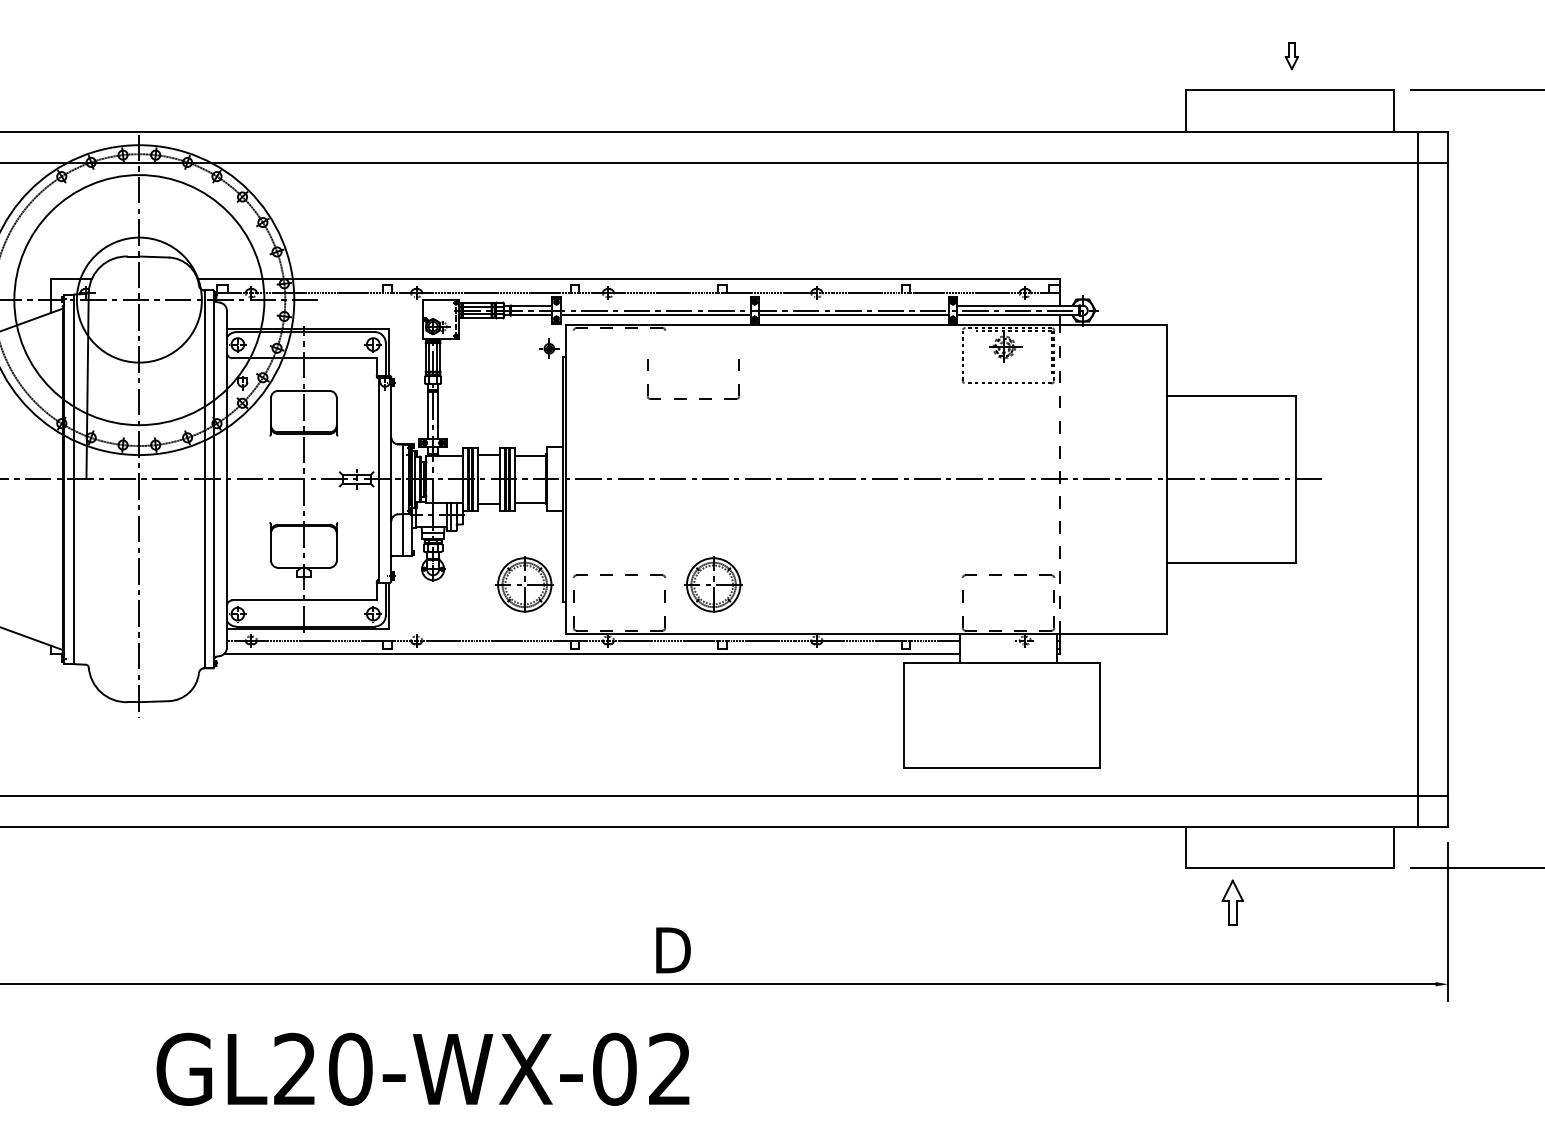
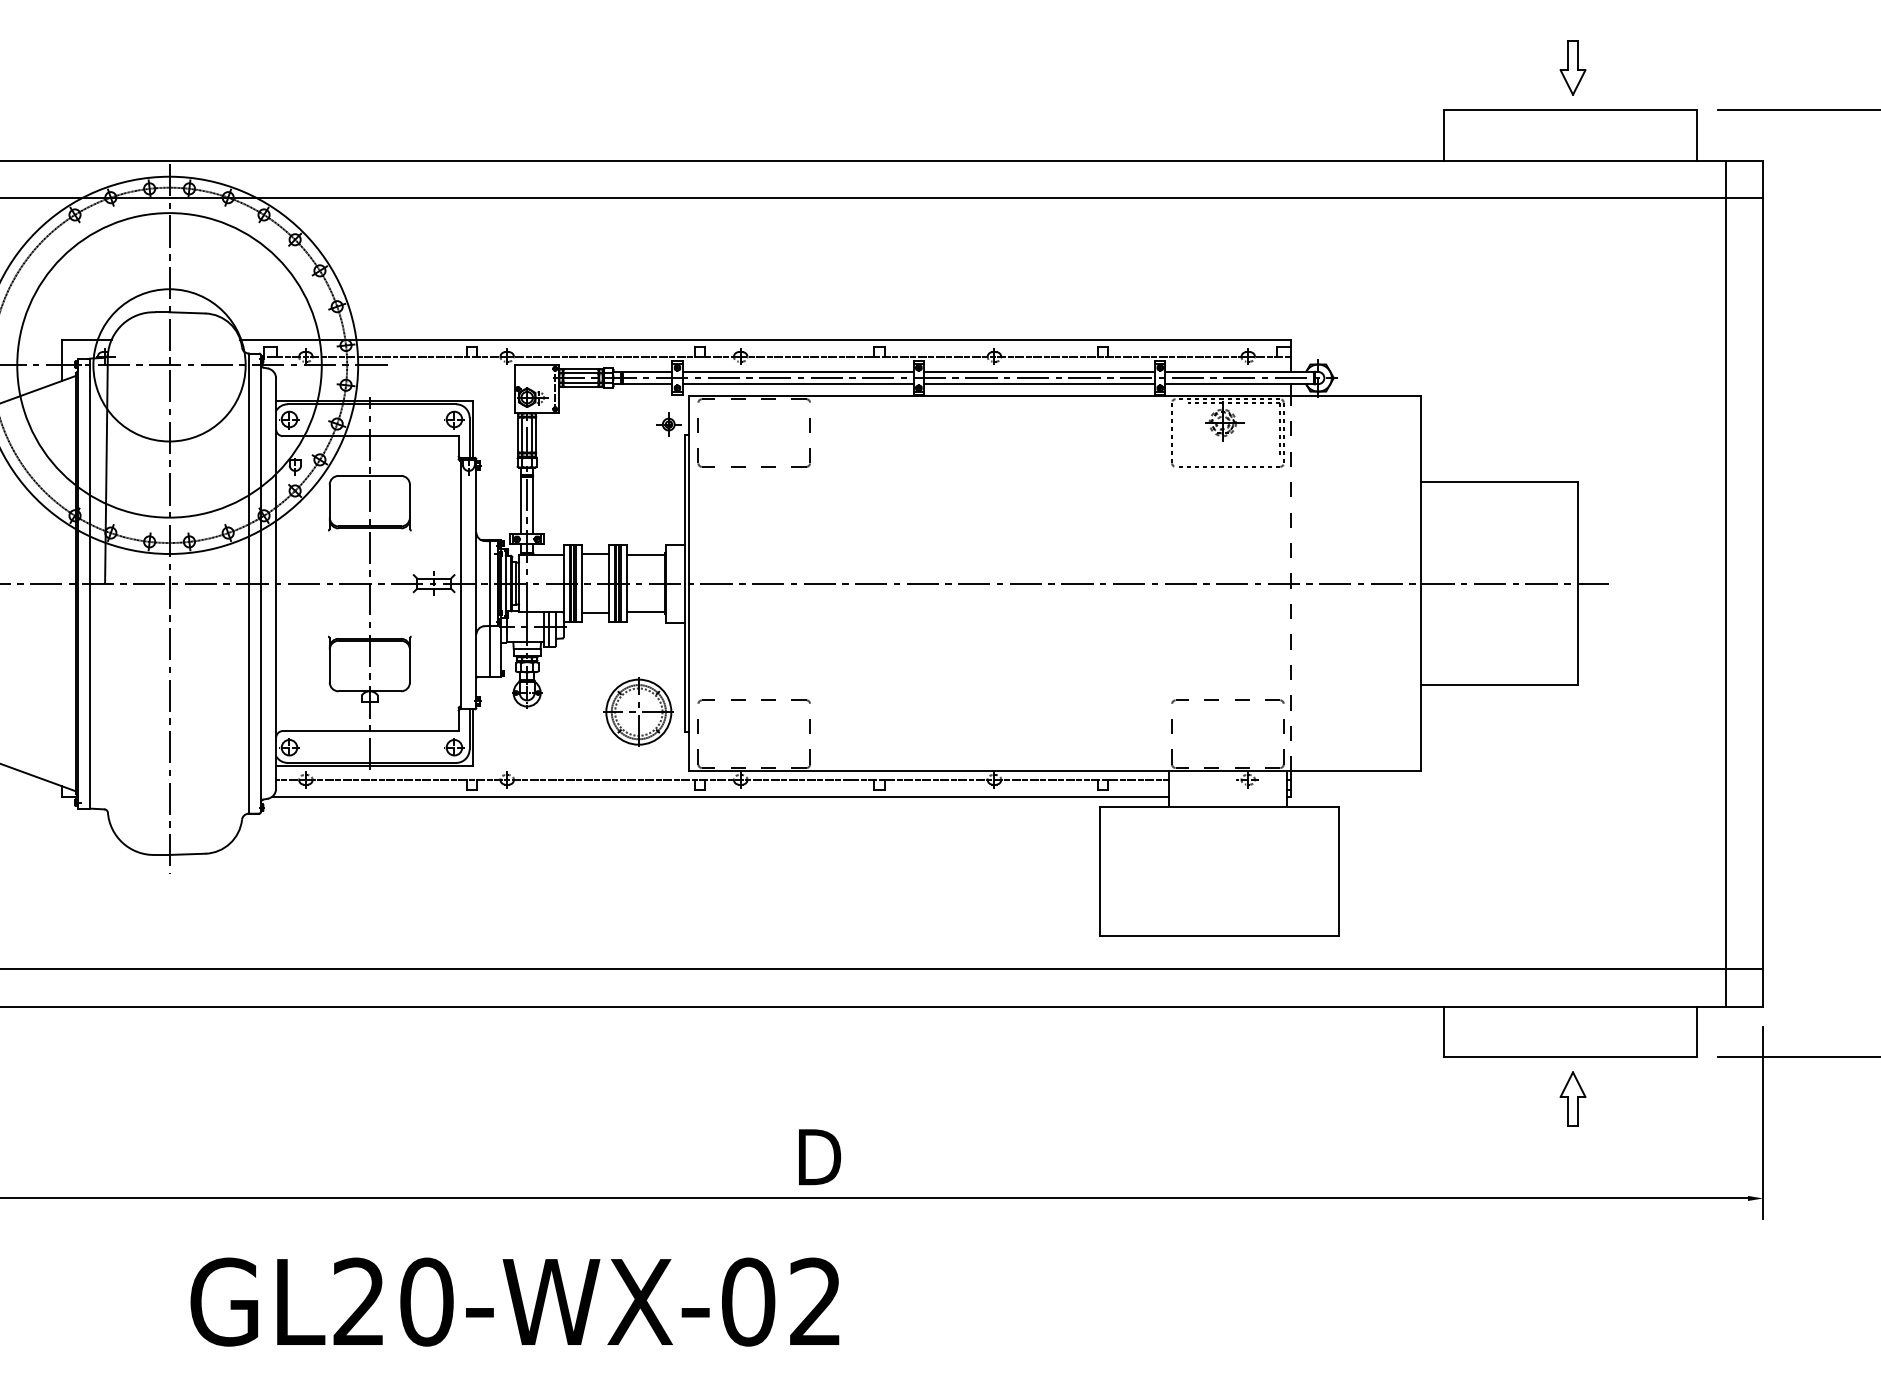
part: (1291, 55) -> (1572, 67), size x1.67
line: (655, 305) -> (797, 372), added
line: (853, 305) -> (1039, 372), added
part: (686, 398) -> (745, 466), moved
part: (713, 584) -> (868, 711), removed
part: (1232, 902) -> (1572, 1098), moved

